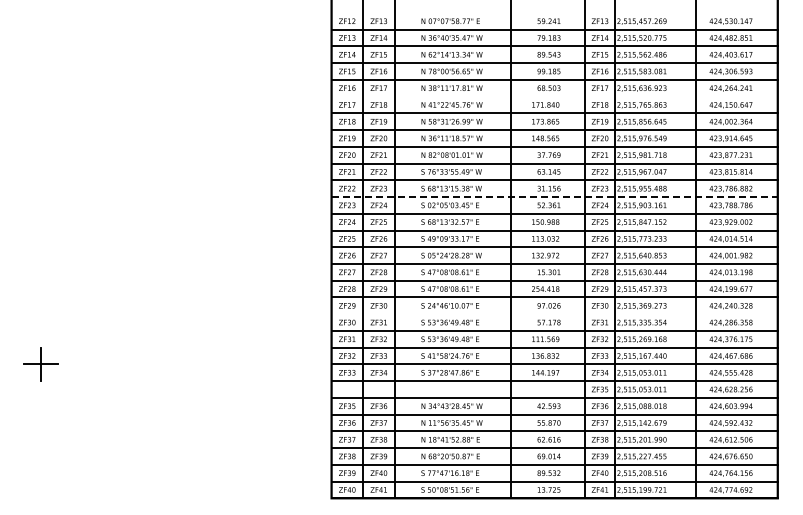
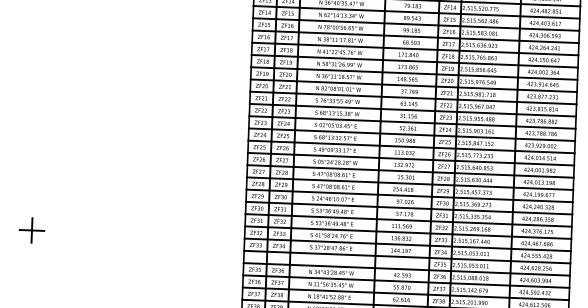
line: (554, 96) -> (415, 48), added
line: (555, 197) -> (413, 122), dashed -> solid
line: (554, 314) -> (409, 208), added

